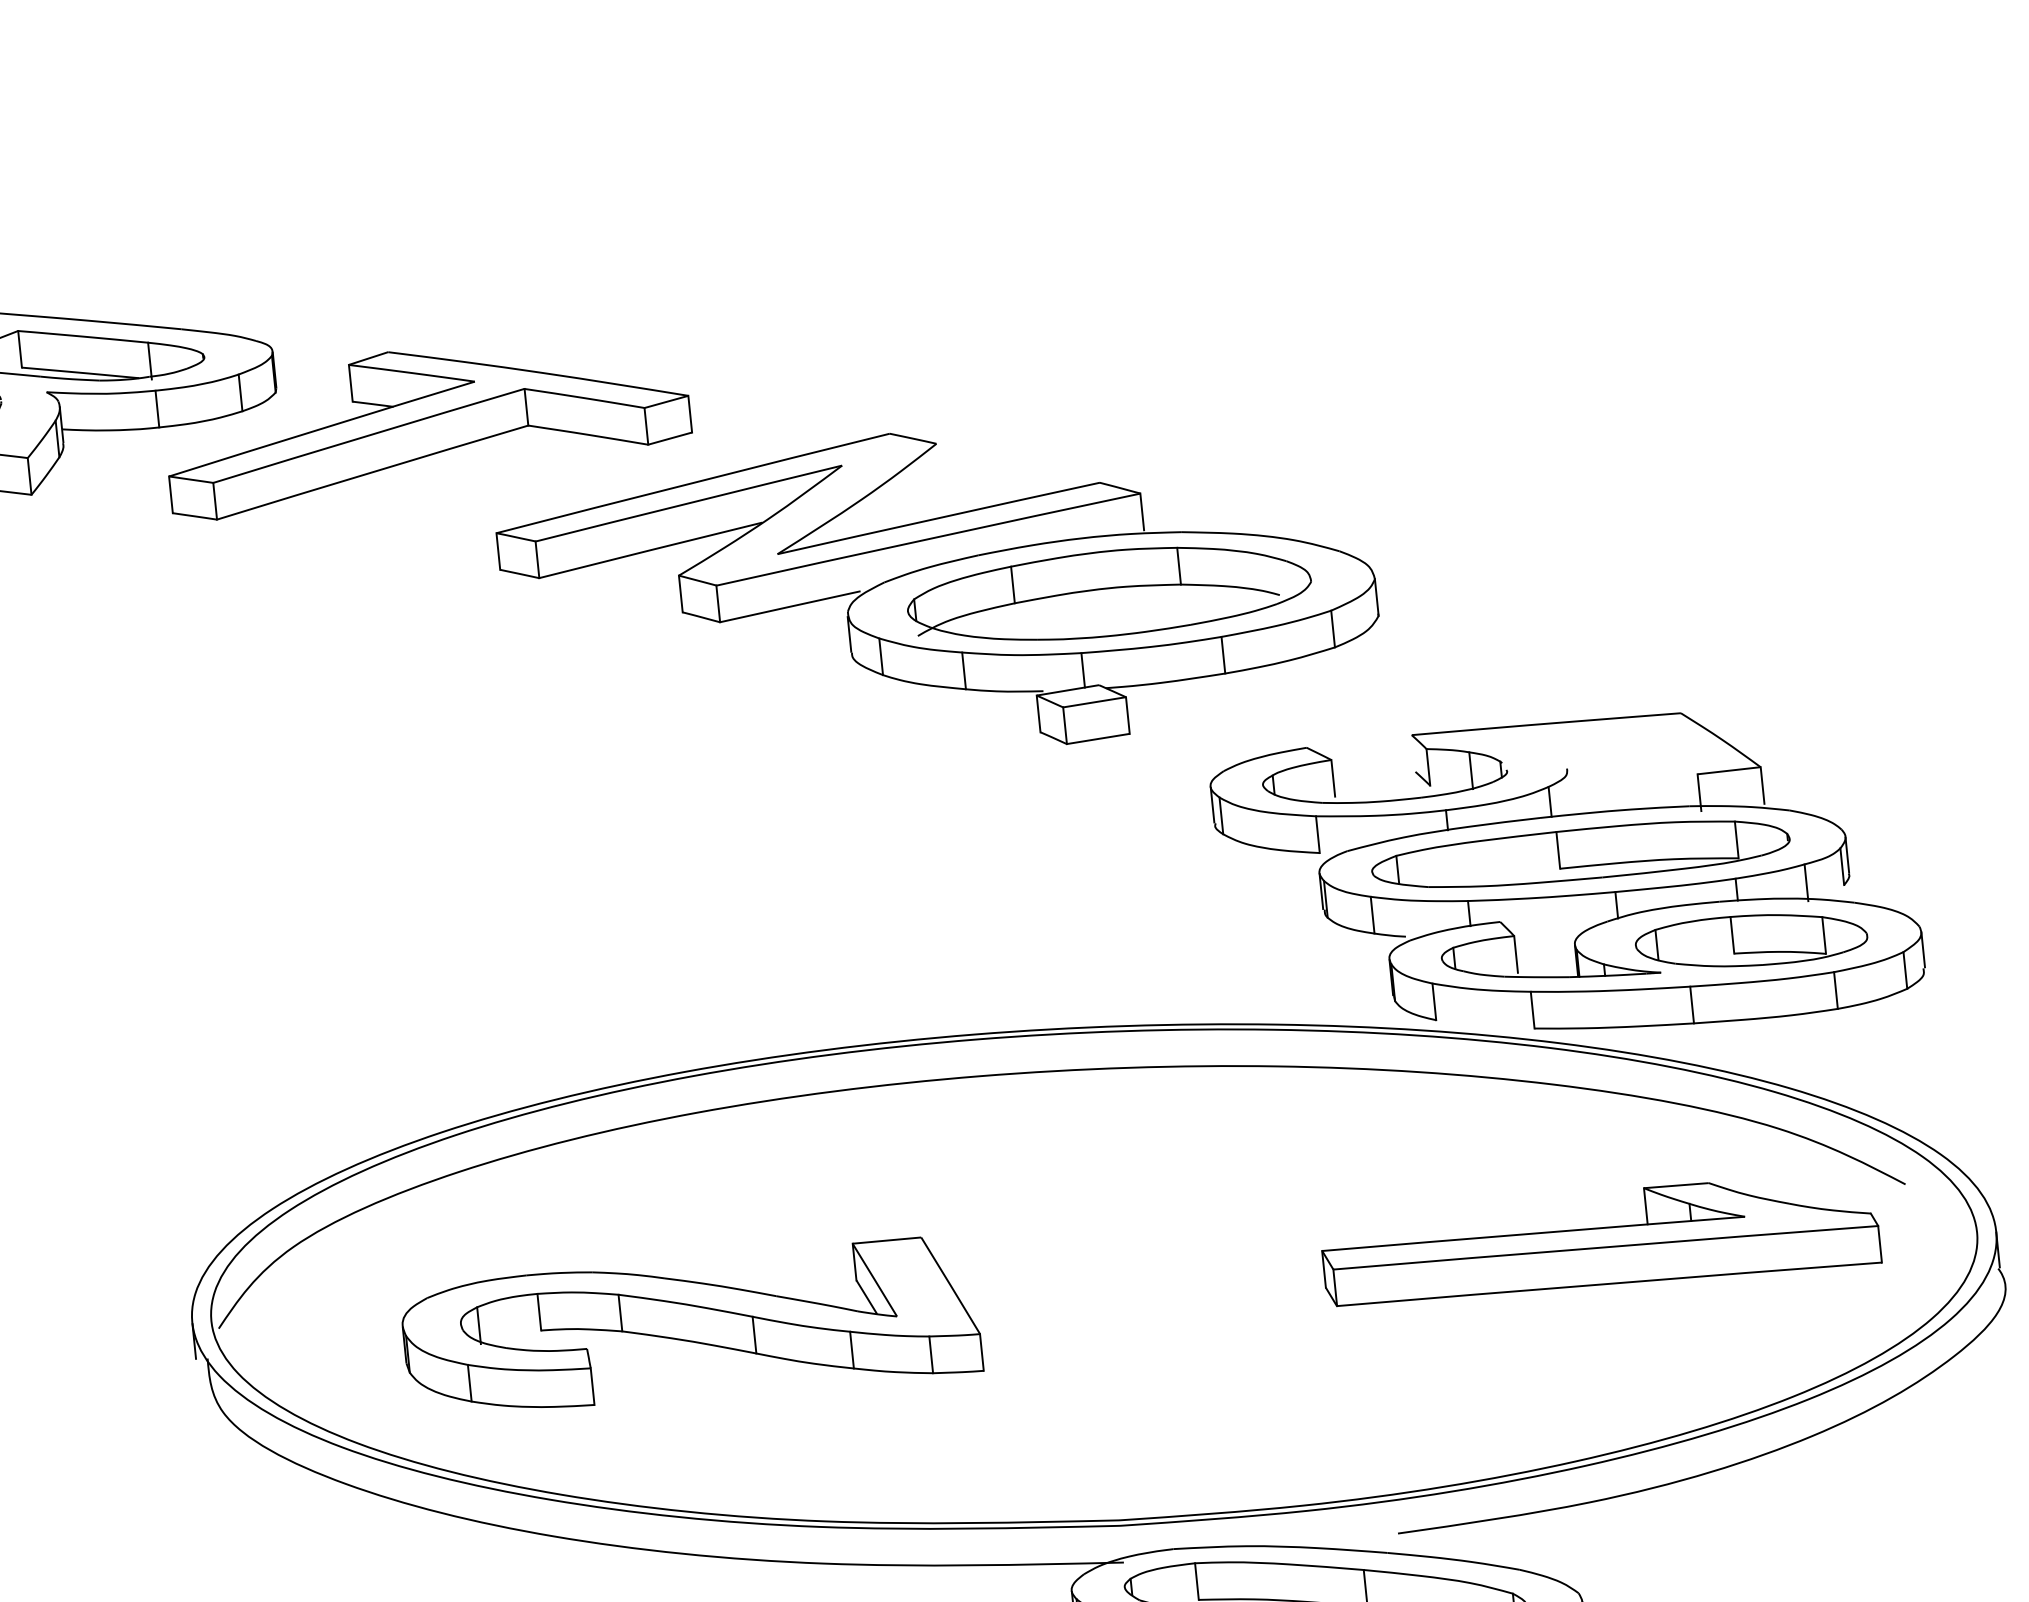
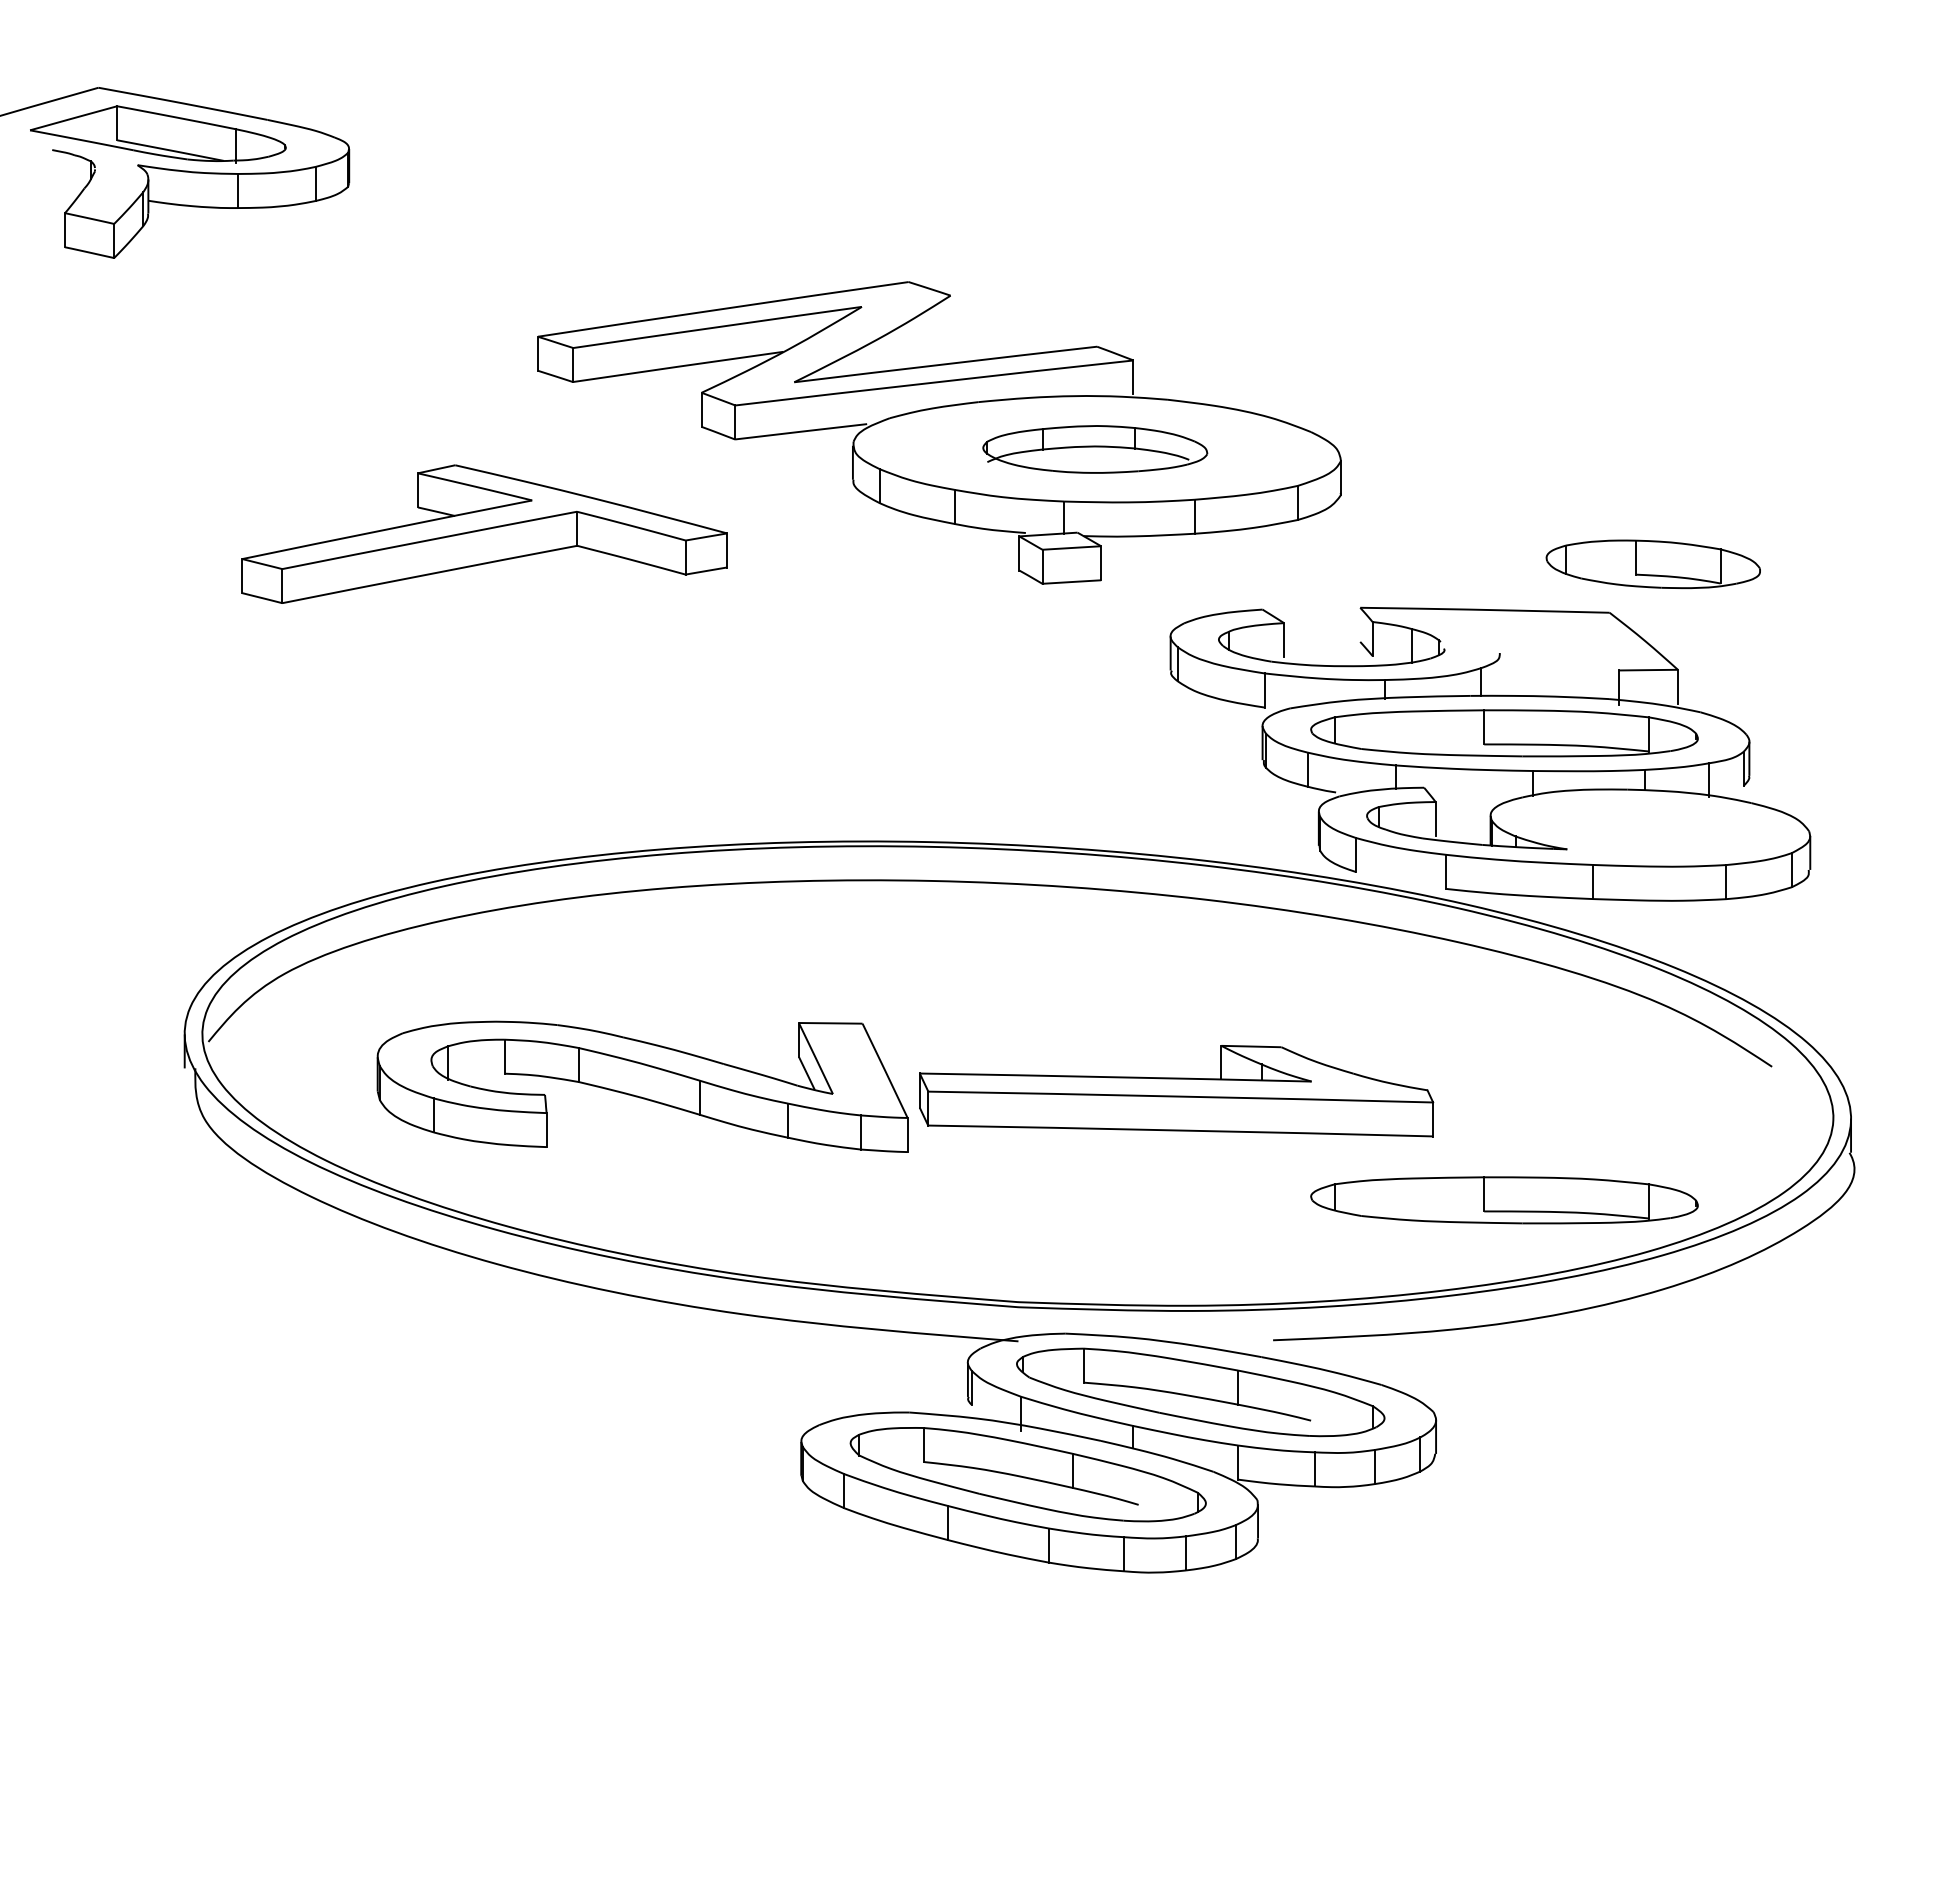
part: (427, 422) -> (484, 533), moved
part: (1108, 593) -> (1094, 449), size x0.6
part: (1750, 940) -> (1652, 564), moved
part: (1600, 1242) -> (1176, 1091), moved
part: (1631, 1357) -> (1504, 1200), added

